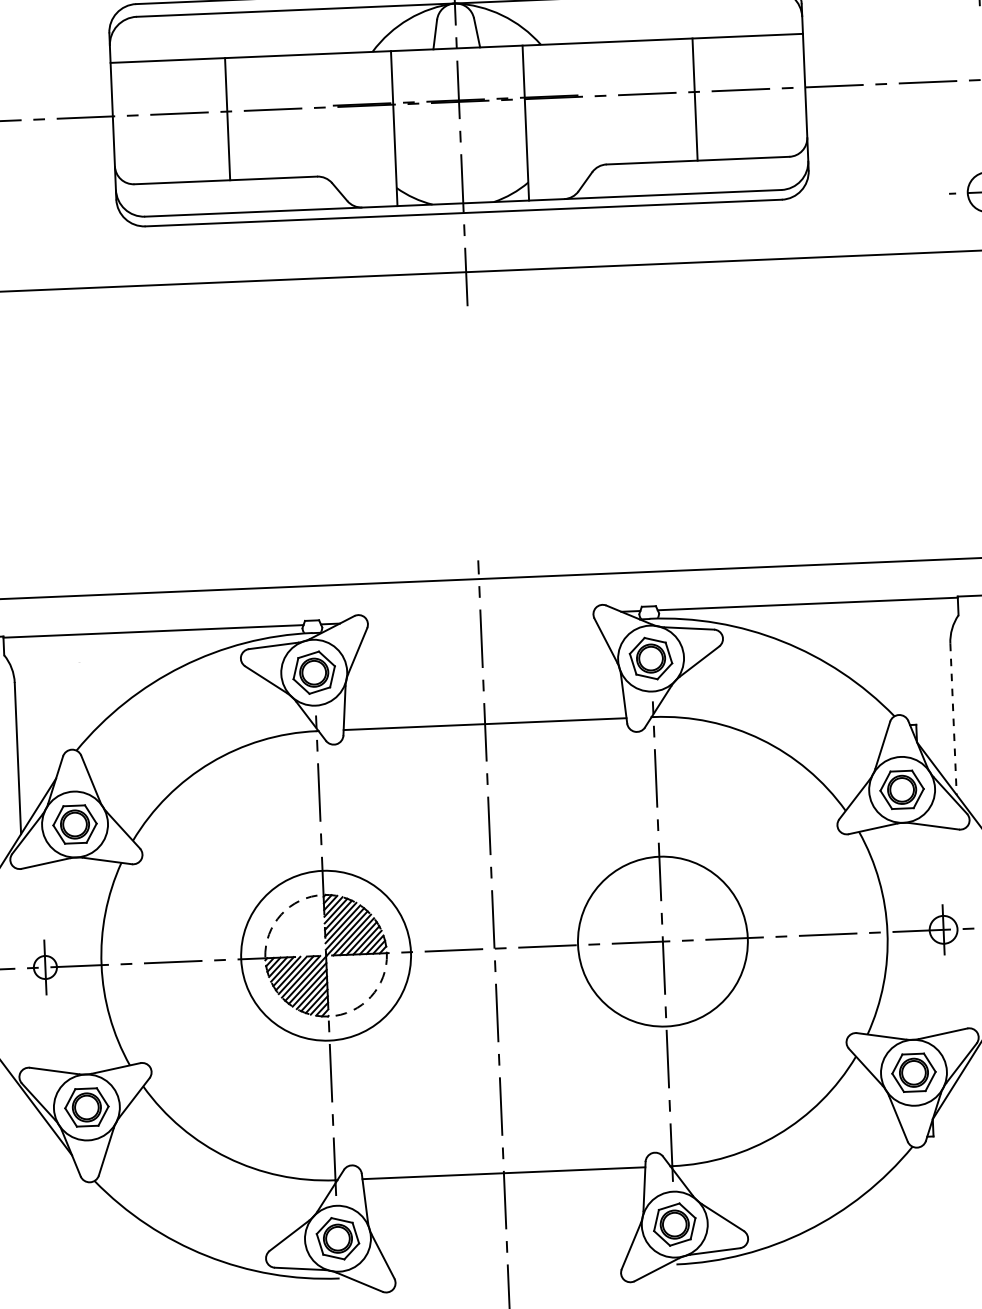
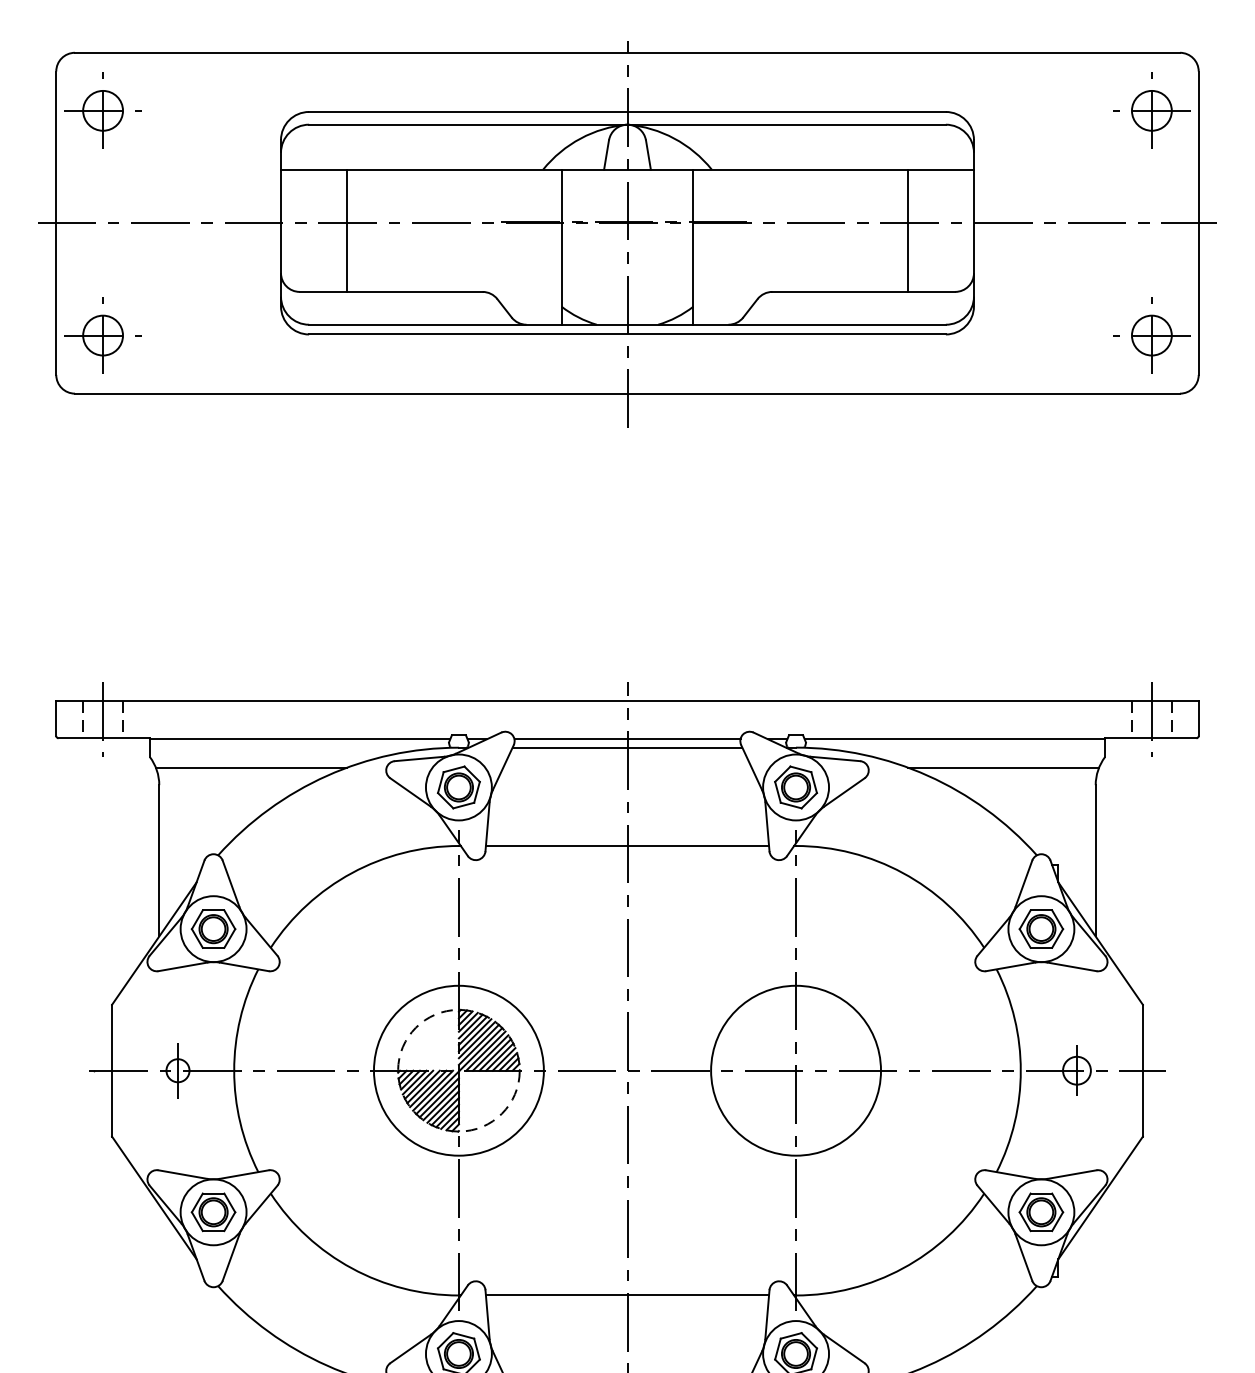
line: (695, 99) -> (908, 230), moved
line: (227, 118) -> (346, 230), moved
line: (480, 617) -> (627, 739), added
line: (480, 625) -> (627, 747), added
line: (857, 629) -> (1003, 767), added
line: (106, 661) -> (251, 767), added
line: (953, 719) -> (1095, 860), dashed -> solid

